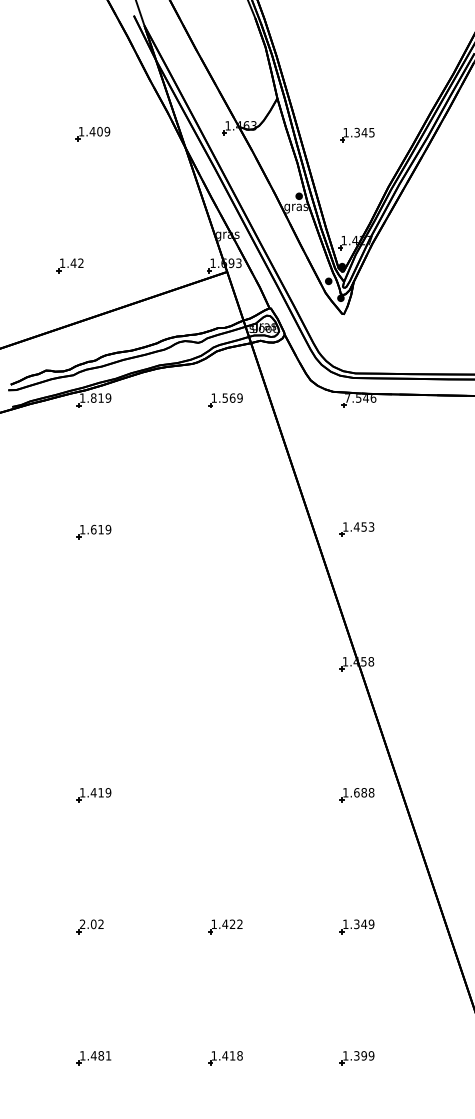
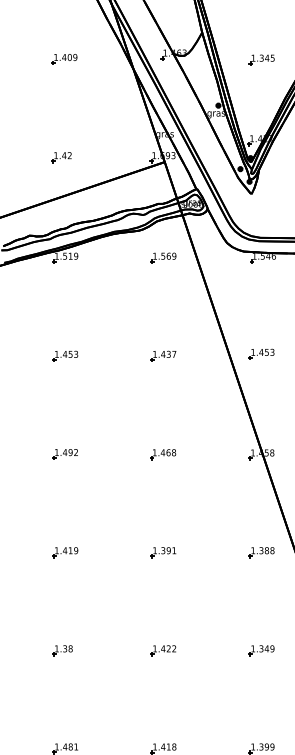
part: (69, 265) -> (61, 157), moved
text: (93, 397) -> (64, 255), 1.819 -> 1.519
text: (347, 398) -> (254, 256), 7.546 -> 1.546
text: (100, 529) -> (70, 354), 1.619 -> 1.453
part: (225, 531) -> (163, 355), added
part: (93, 663) -> (64, 454), added
part: (224, 663) -> (162, 454), added
text: (356, 792) -> (261, 550), 1.688 -> 1.388
part: (225, 795) -> (163, 552), added
text: (91, 924) -> (63, 648), 2.02 -> 1.38

